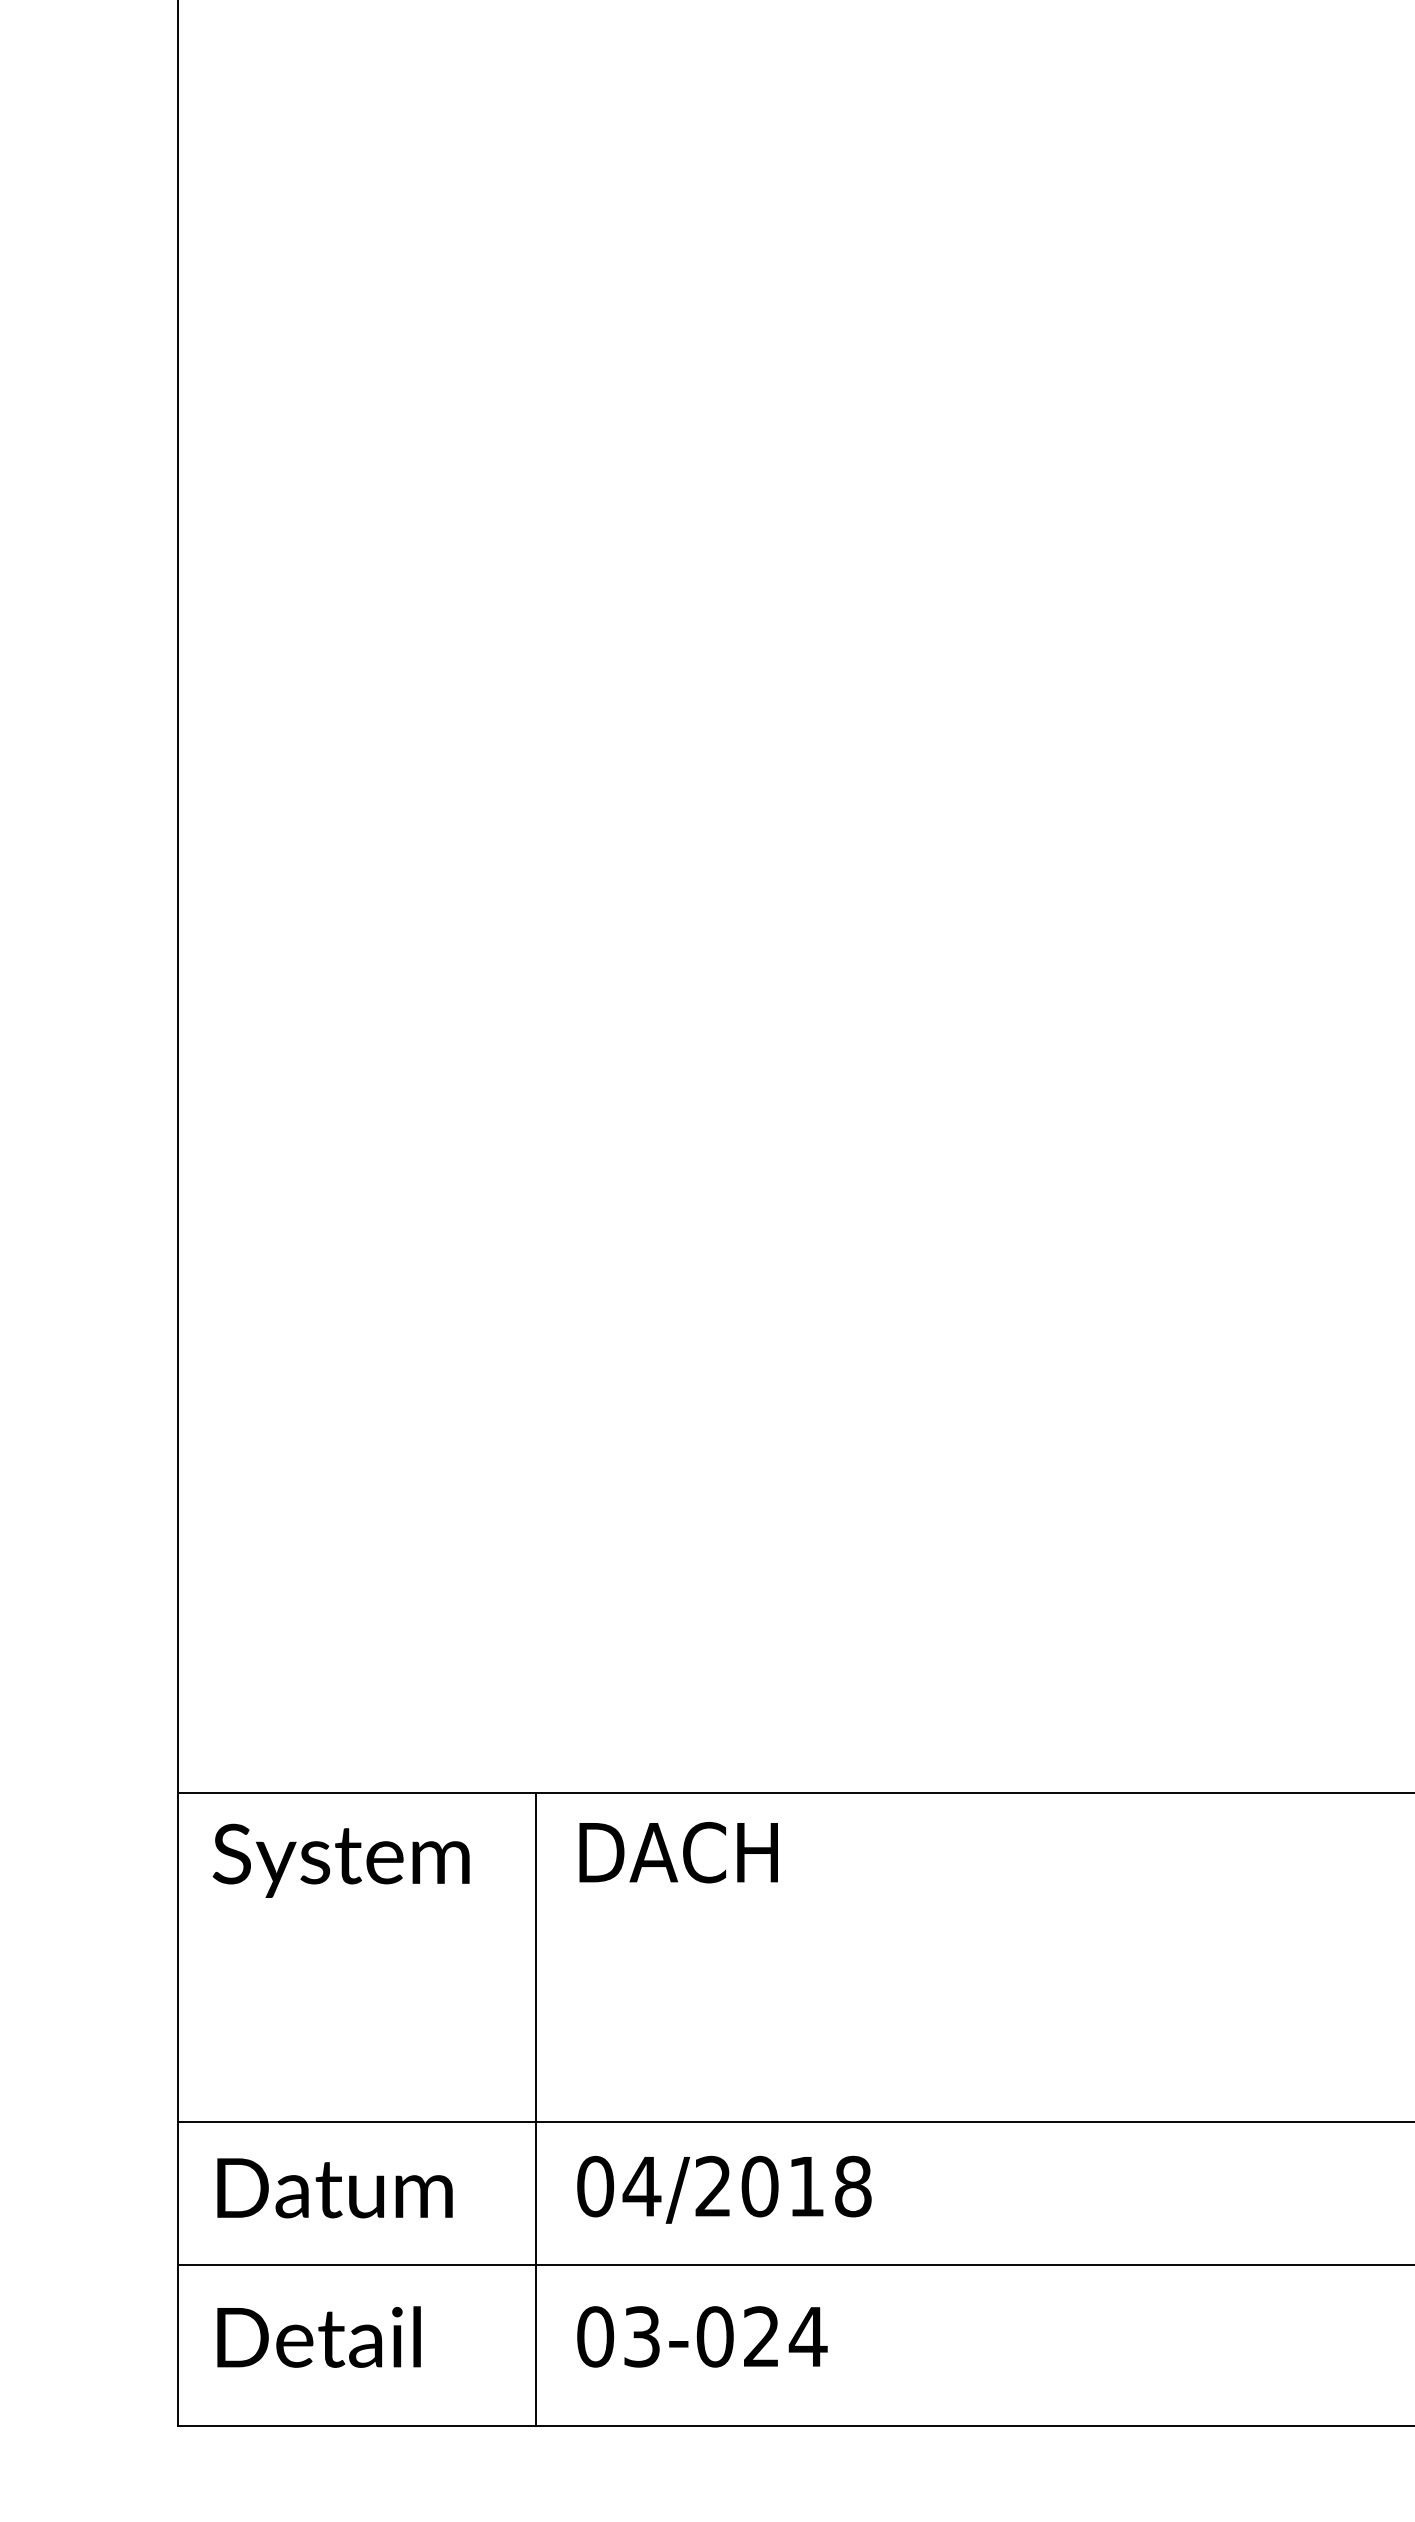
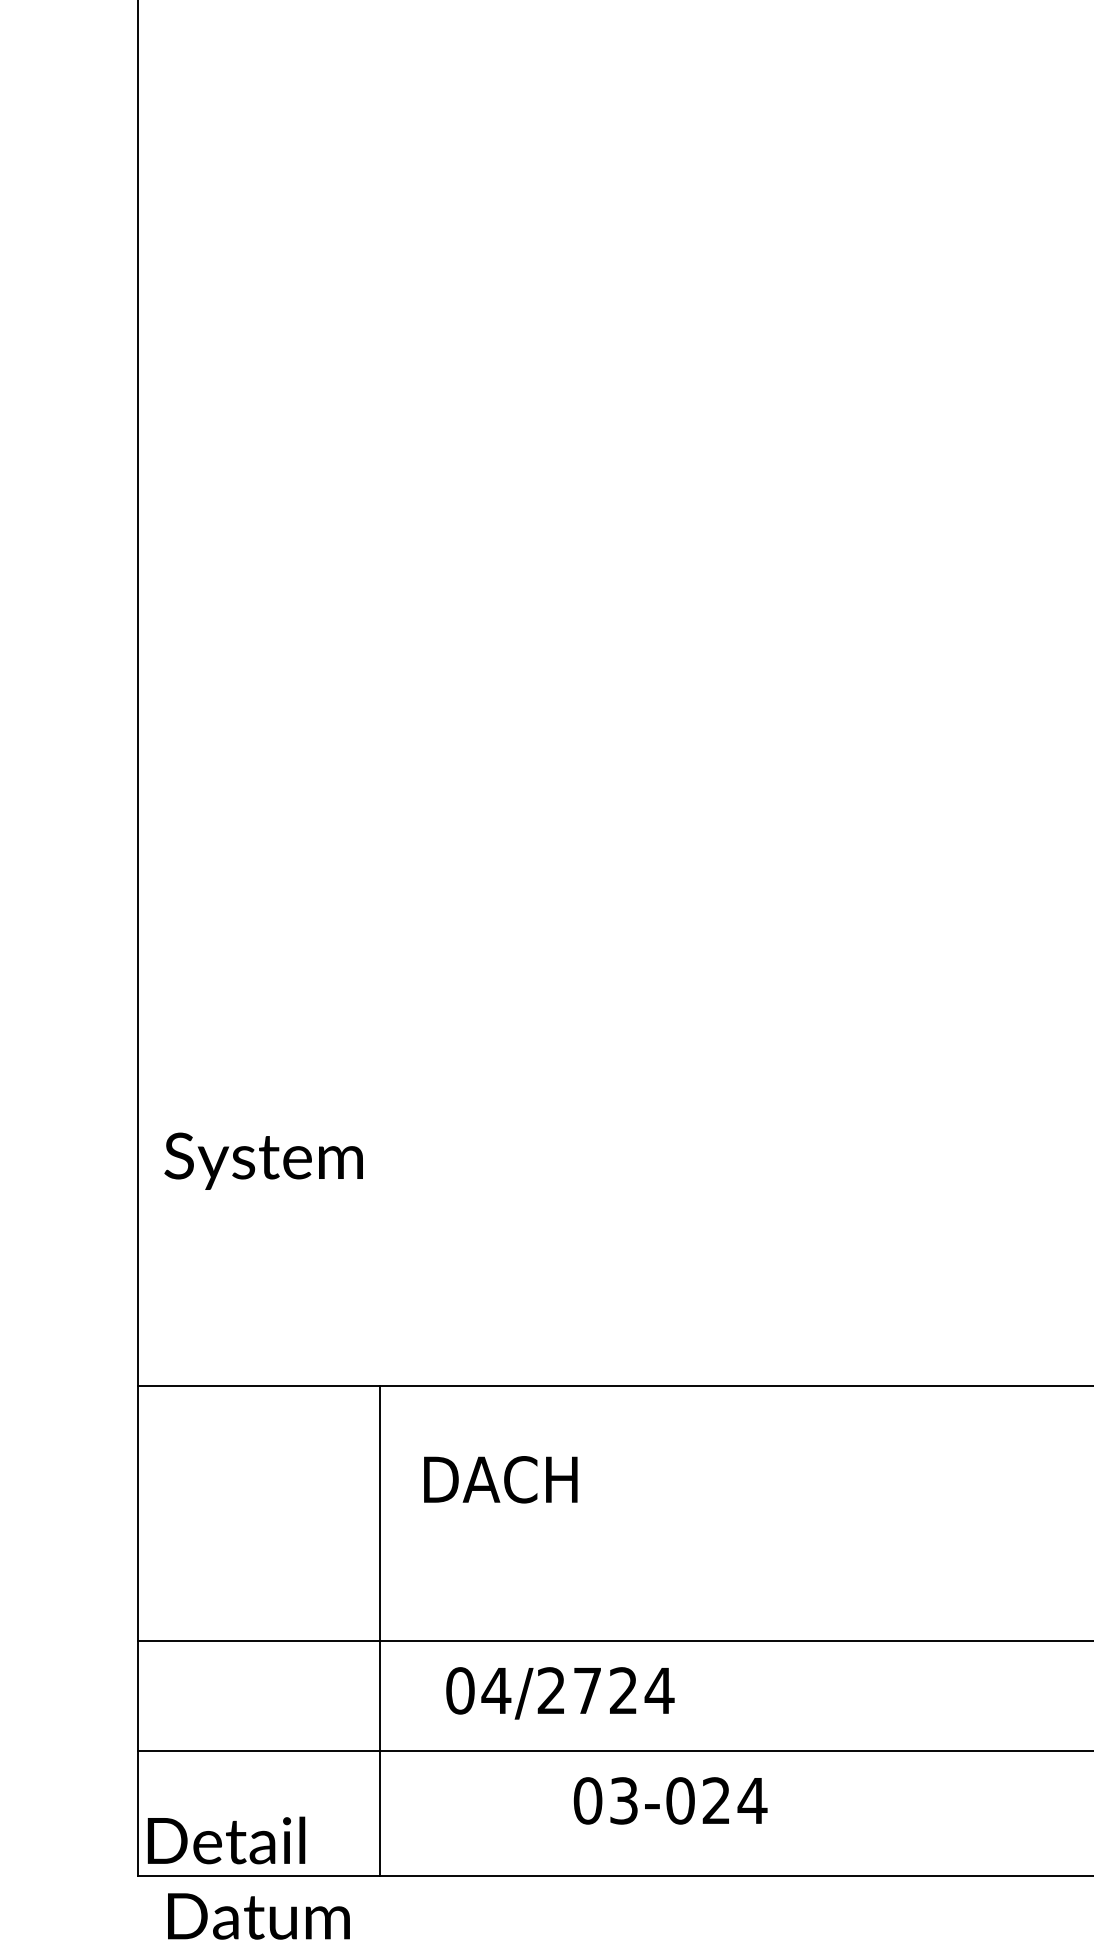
text: (678, 1852) -> (500, 1479), moved
text: (340, 1860) -> (263, 1161), moved
line: (536, 2108) -> (379, 1630), moved
text: (806, 2186) -> (623, 1690), 04/2018 -> 04/2724
text: (334, 2188) -> (258, 1916), moved
text: (318, 2336) -> (226, 1840), moved
text: (702, 2336) -> (670, 1800), moved

